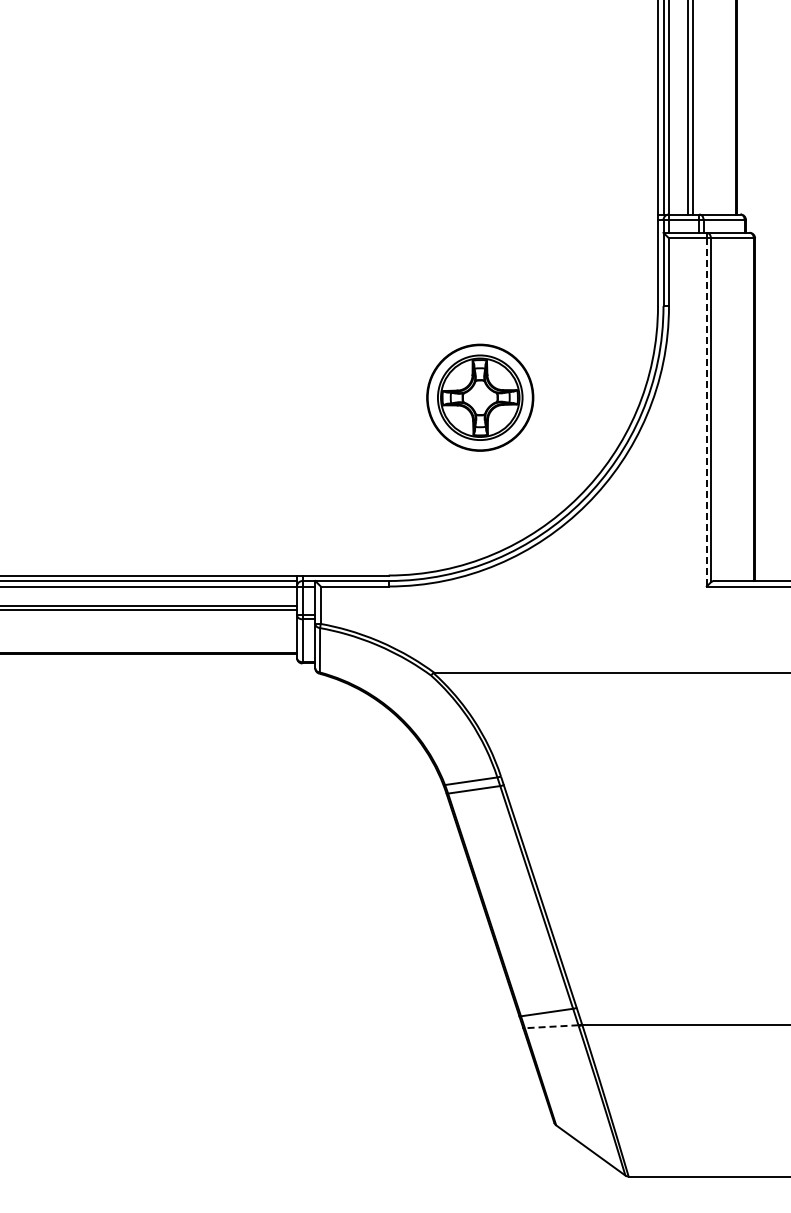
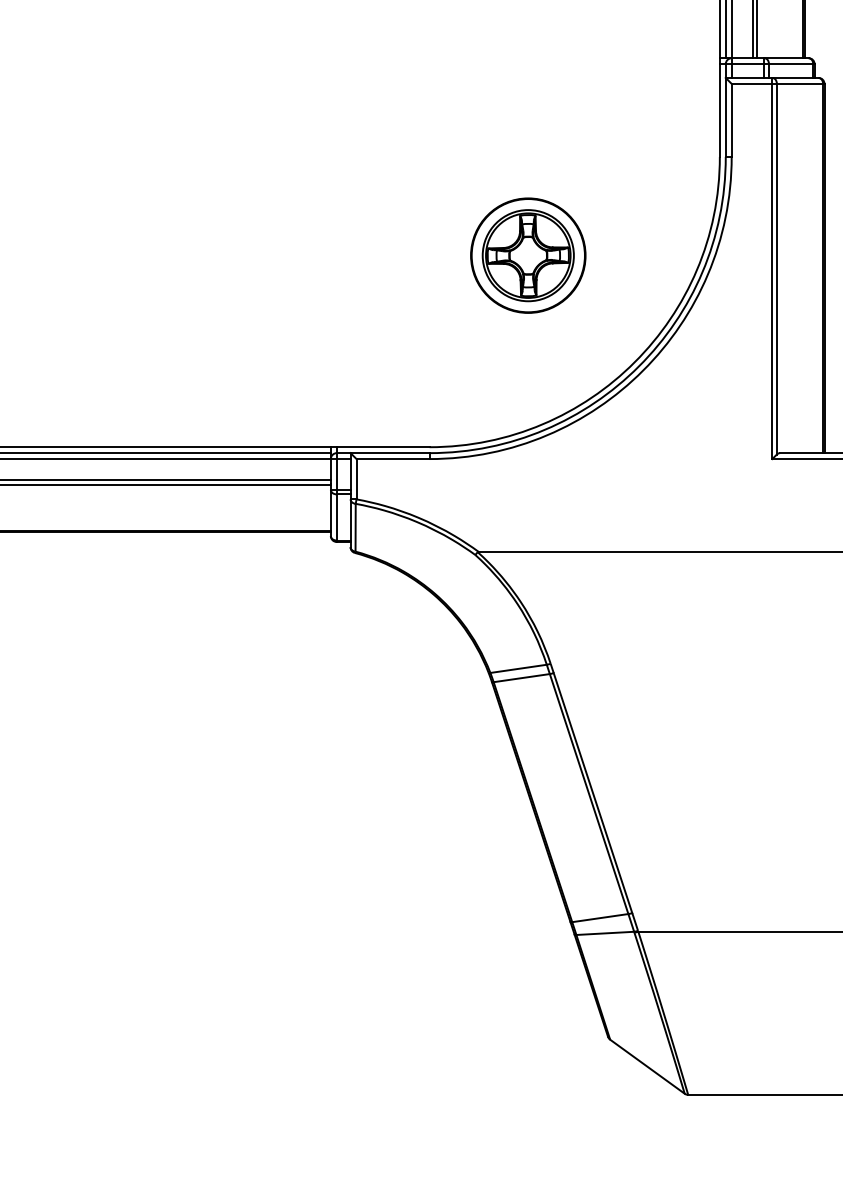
line: (706, 412) -> (772, 271), dashed -> solid
line: (551, 1026) -> (605, 933), dashed -> solid

